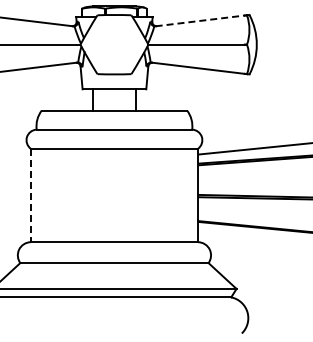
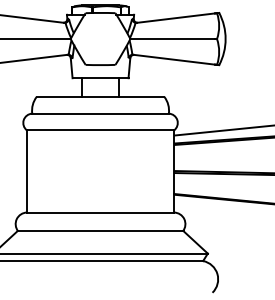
line: (200, 20) -> (176, 17), dashed -> solid
line: (30, 195) -> (26, 171), dashed -> solid

